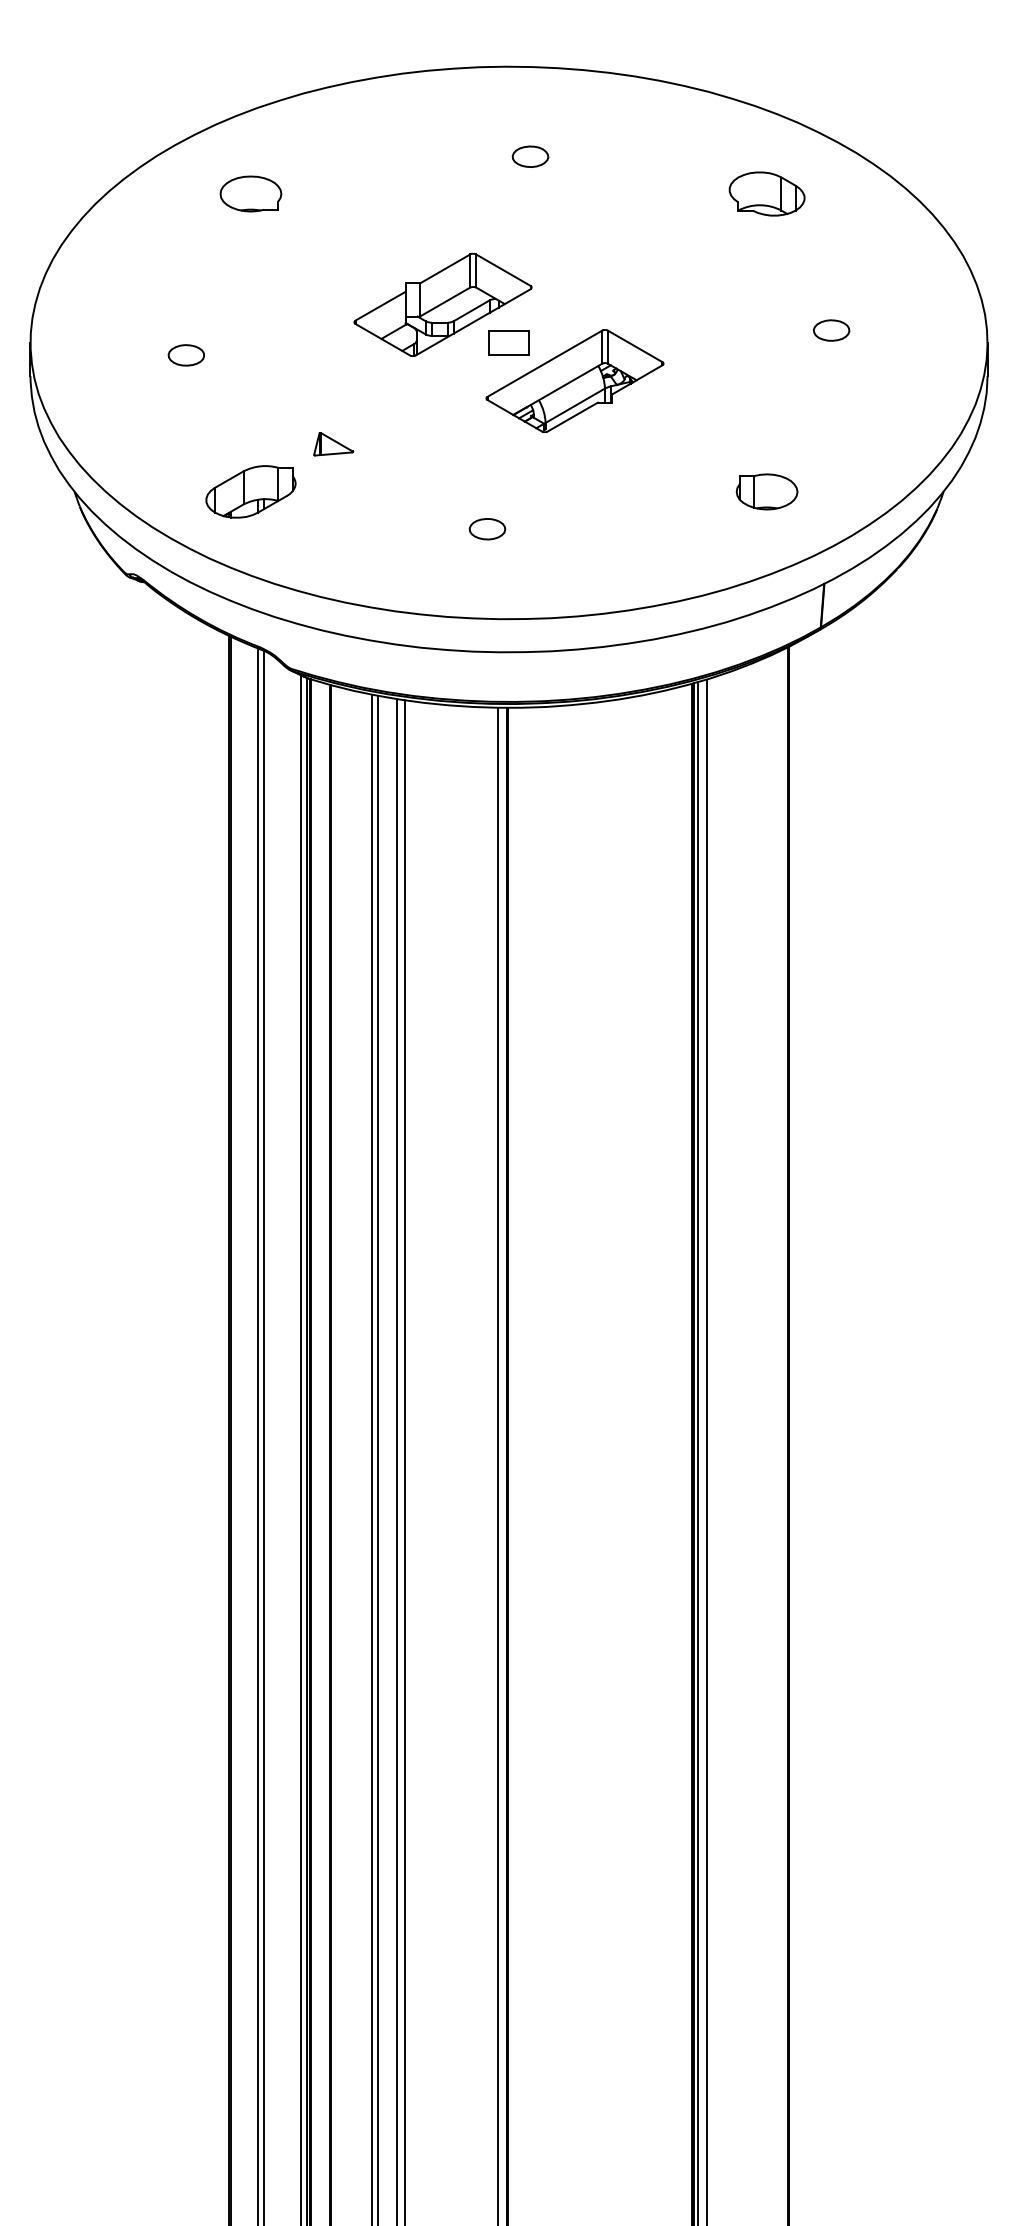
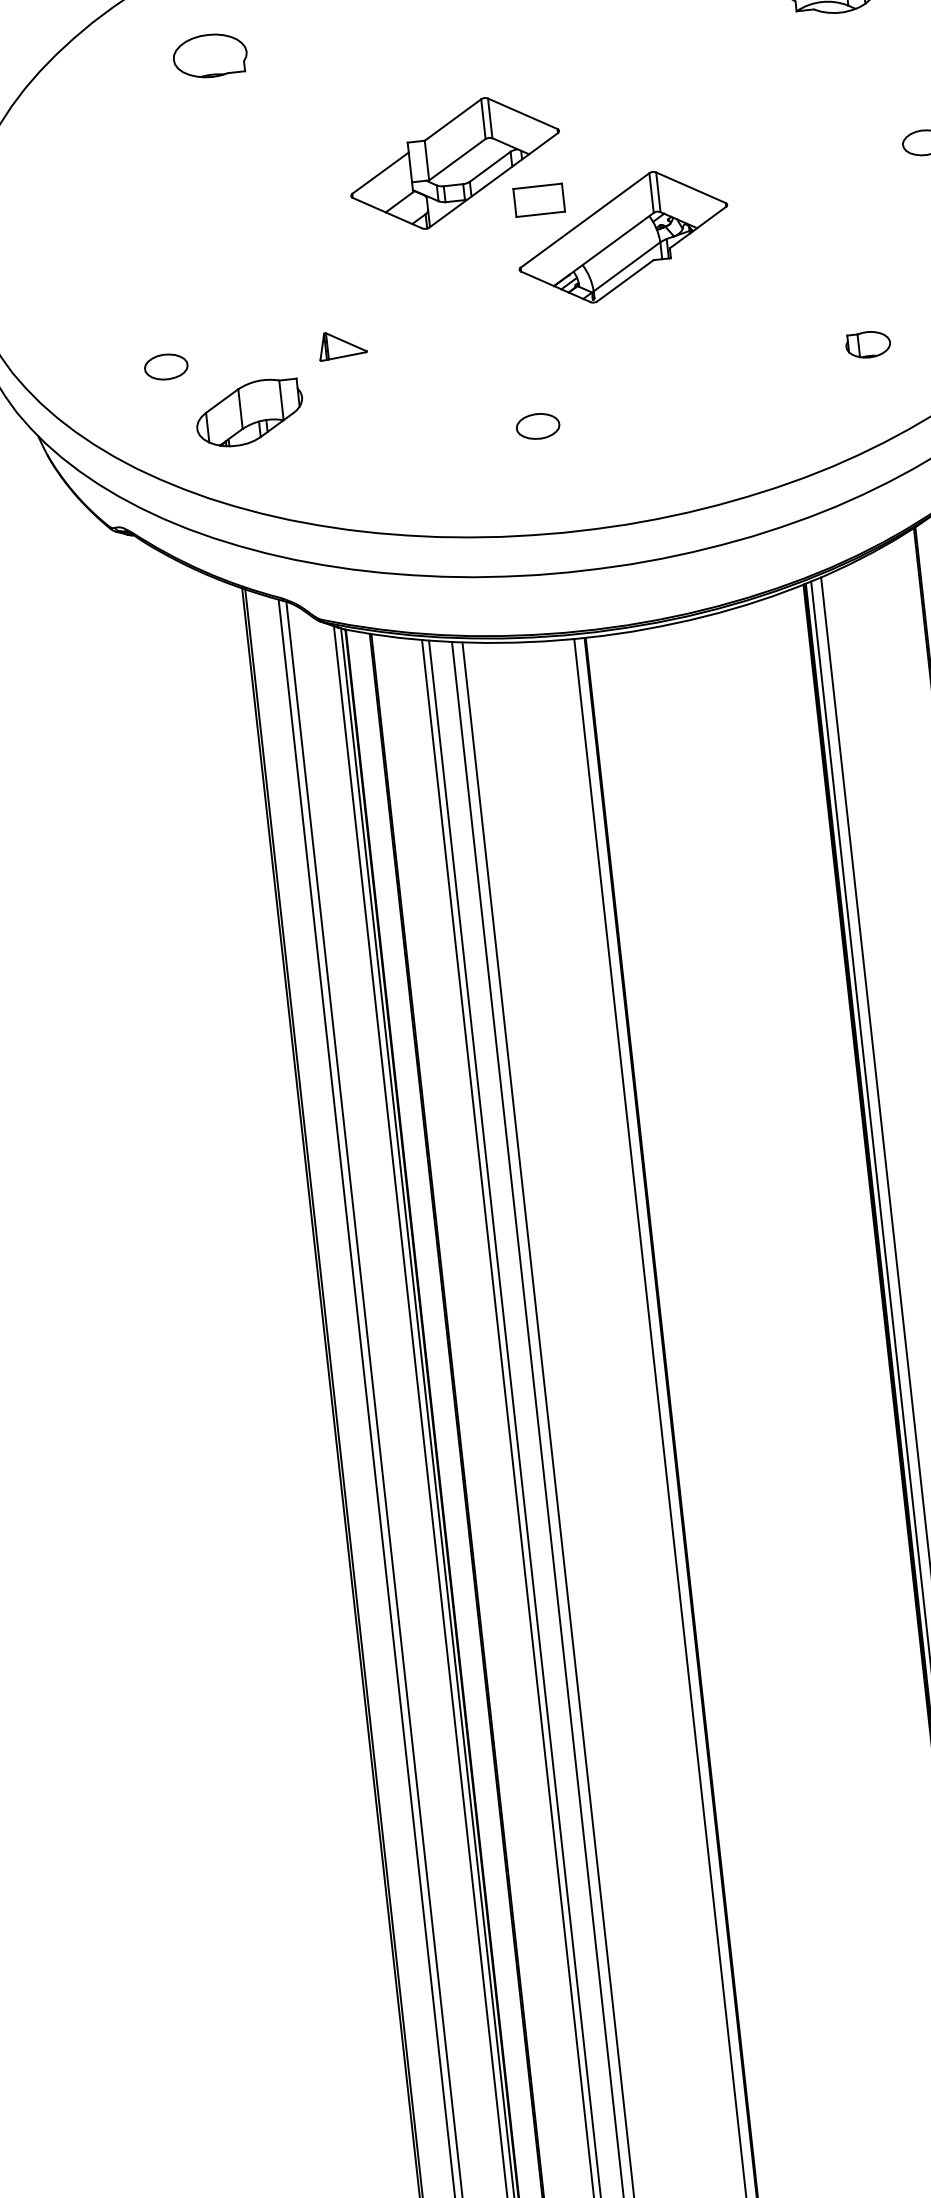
part: (185, 355) -> (165, 367), moved
part: (766, 491) -> (867, 344), size x0.6

